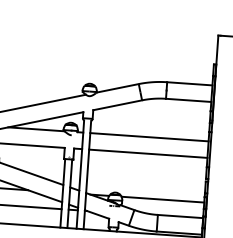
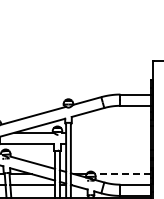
line: (148, 137) -> (110, 132), removed
line: (147, 153) -> (110, 143), removed
line: (162, 200) -> (122, 174), solid -> dashed

